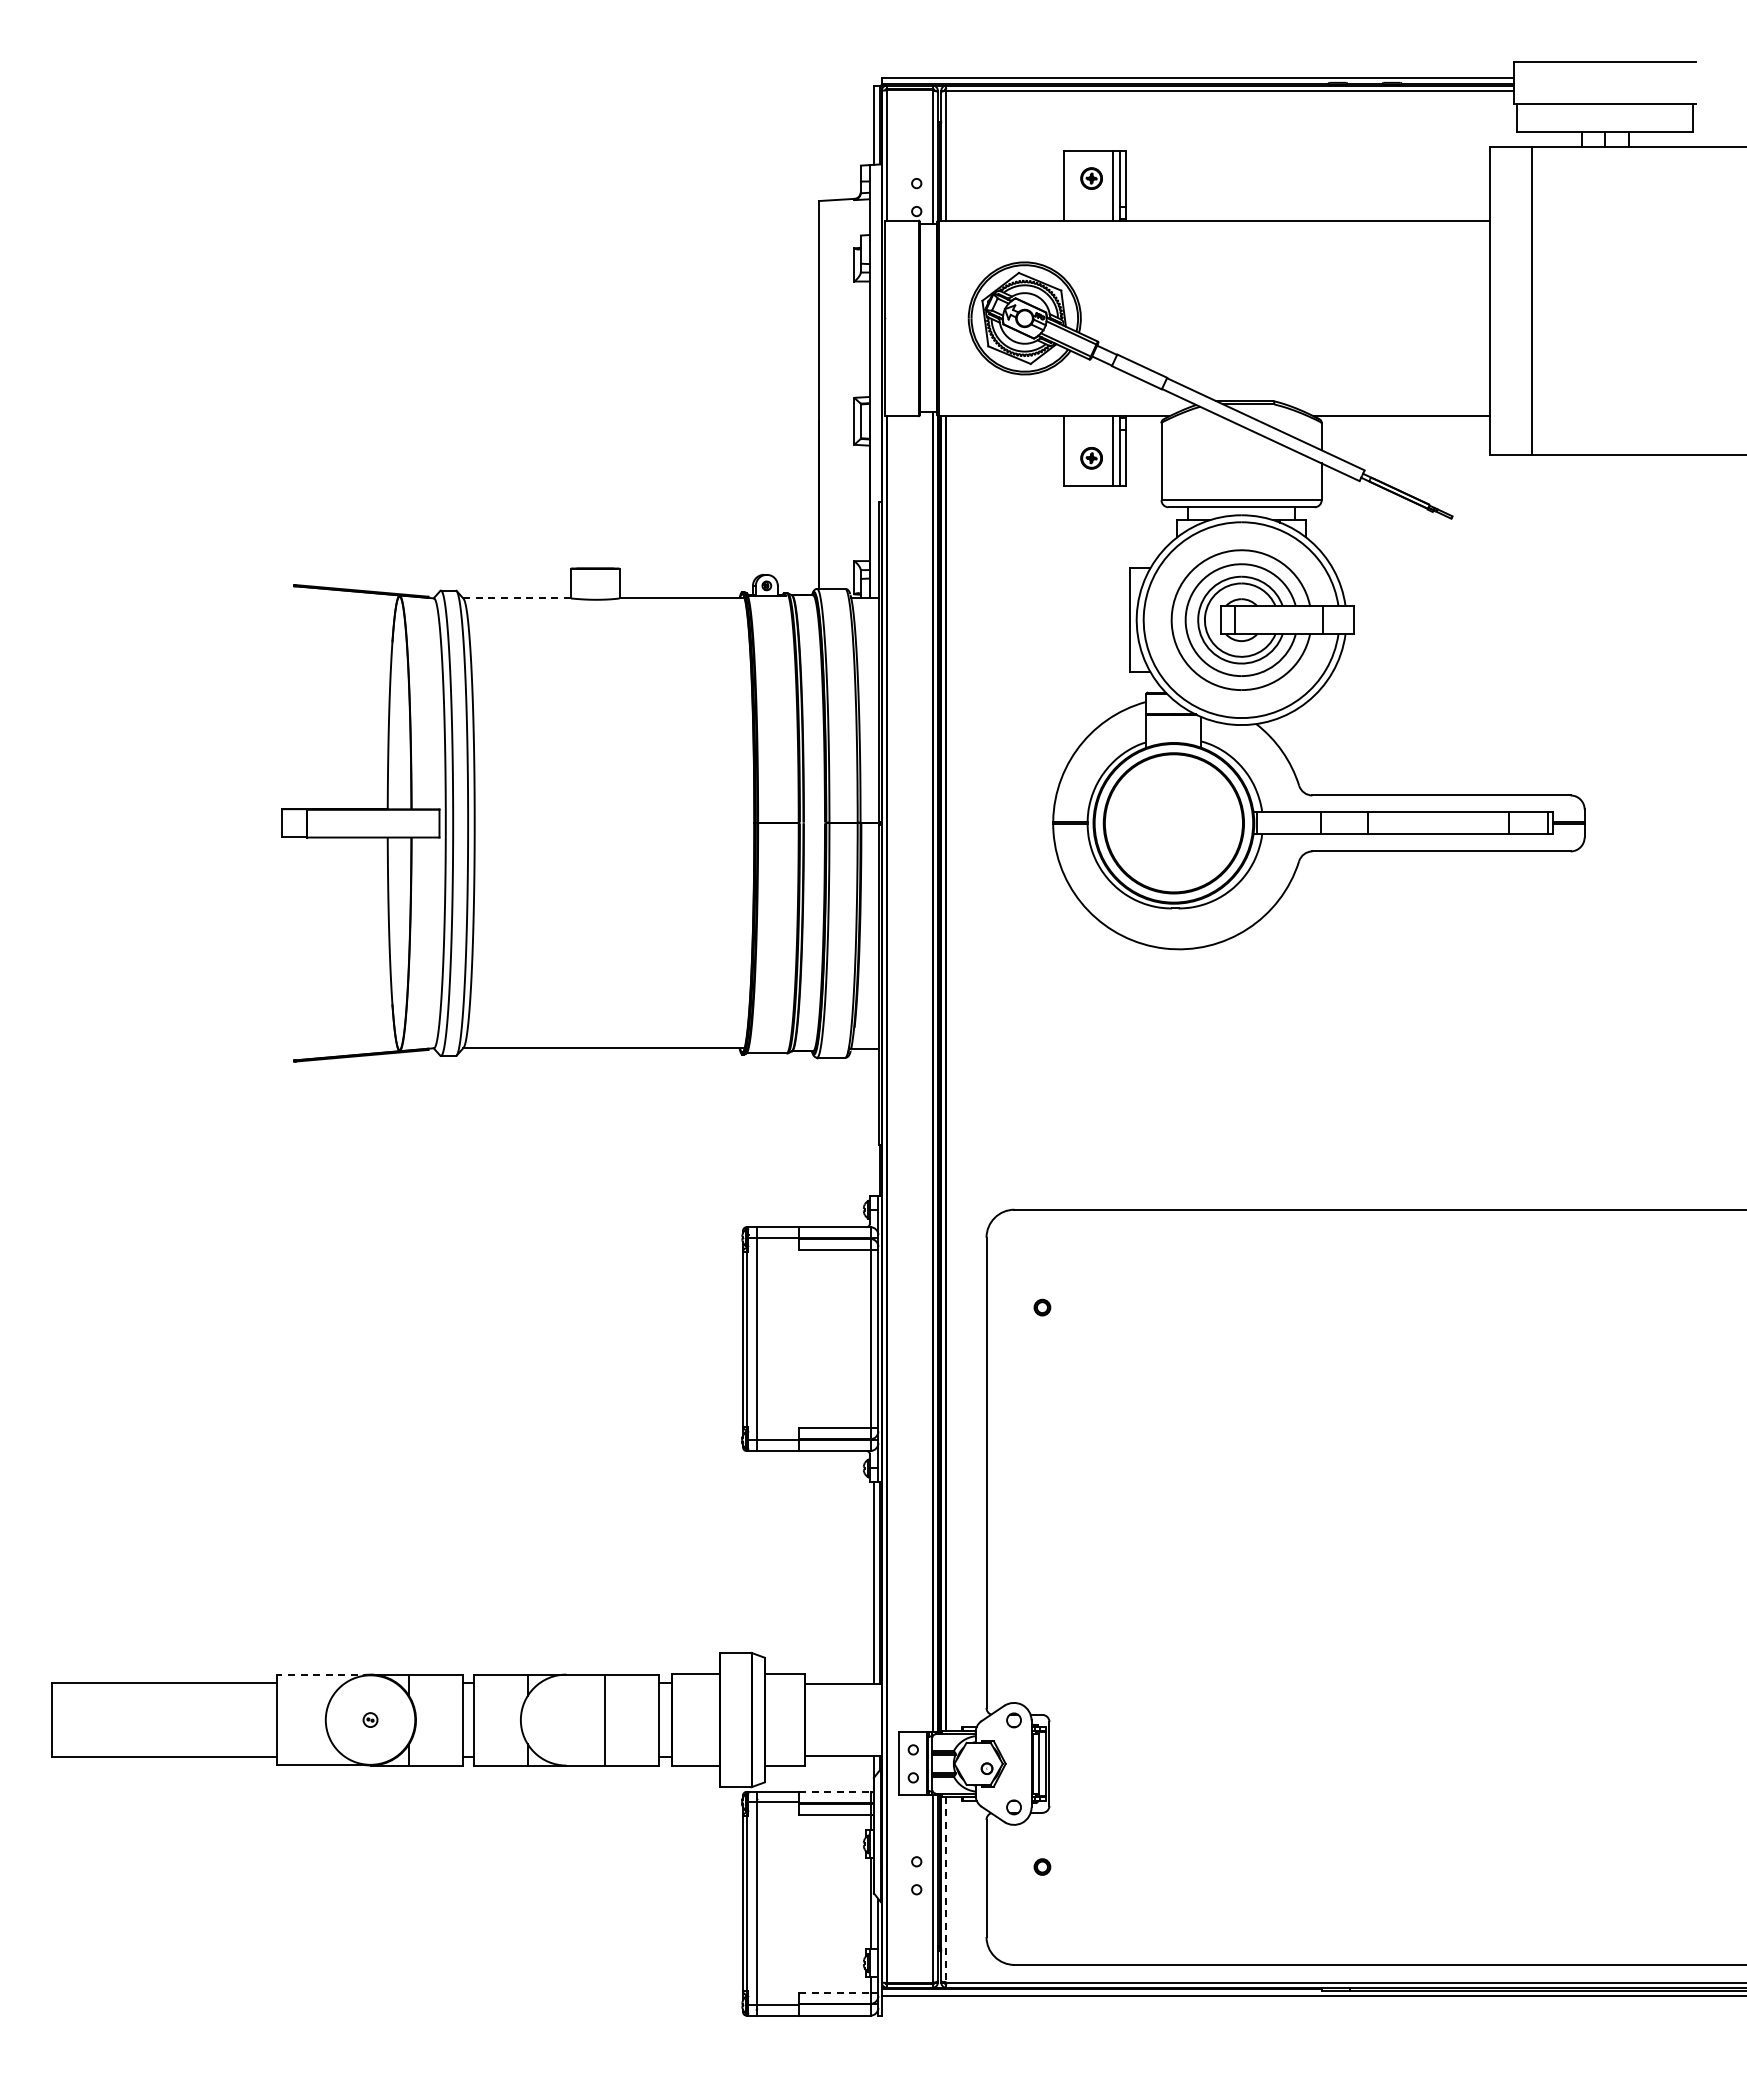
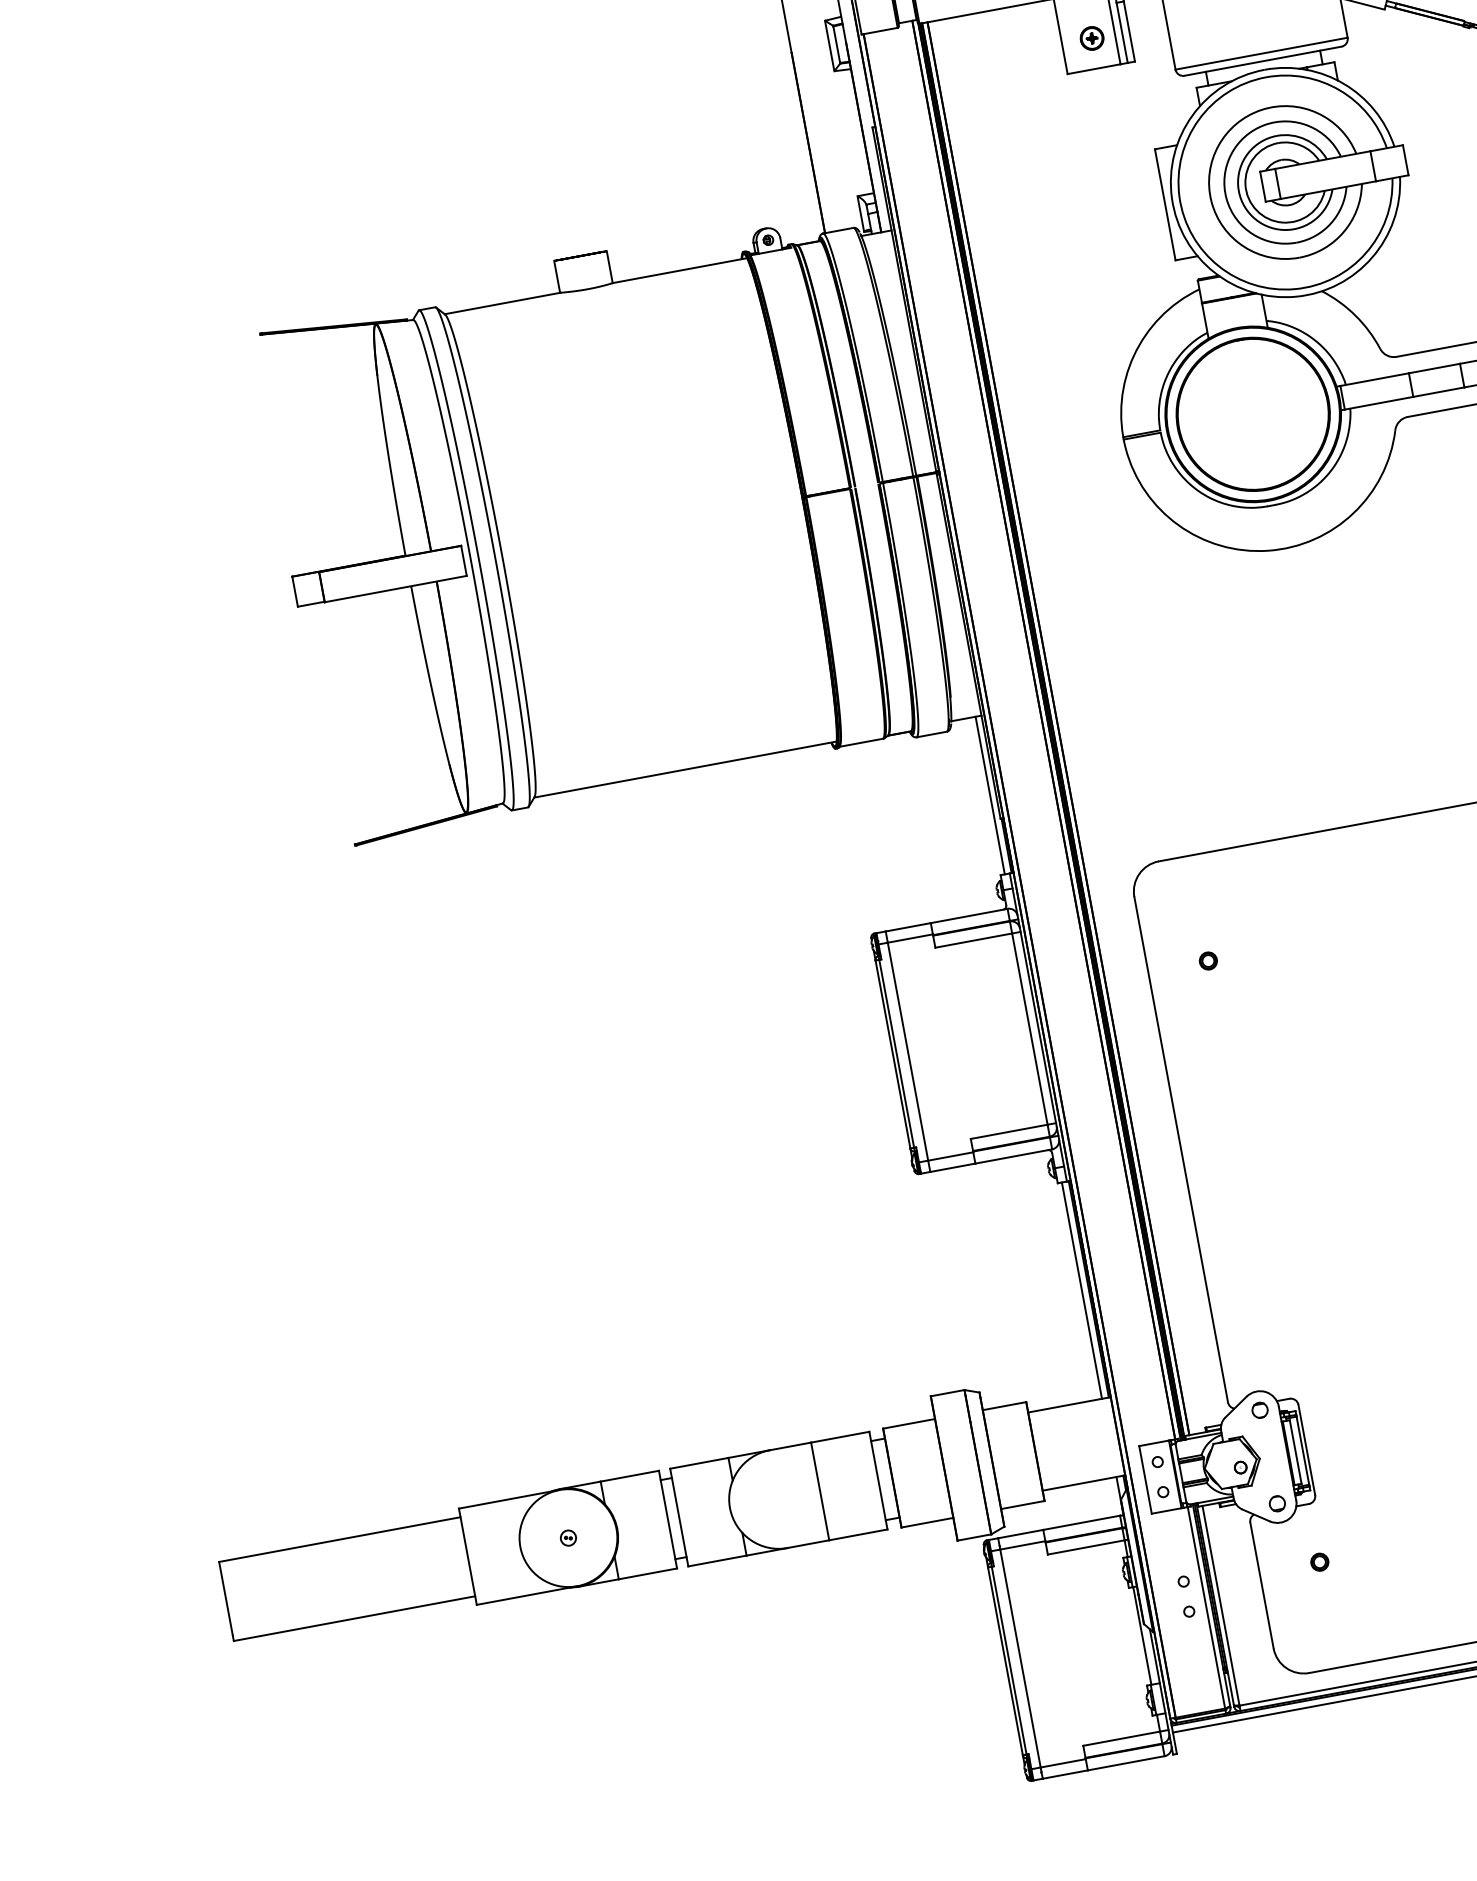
line: (517, 598) -> (502, 303), dashed -> solid
line: (873, 1122) -> (989, 795), added
line: (323, 1675) -> (509, 1499), dashed -> solid
line: (834, 1791) -> (1081, 1522), dashed -> solid
line: (946, 1889) -> (1221, 1605), dashed -> solid
line: (834, 1992) -> (1121, 1738), dashed -> solid

